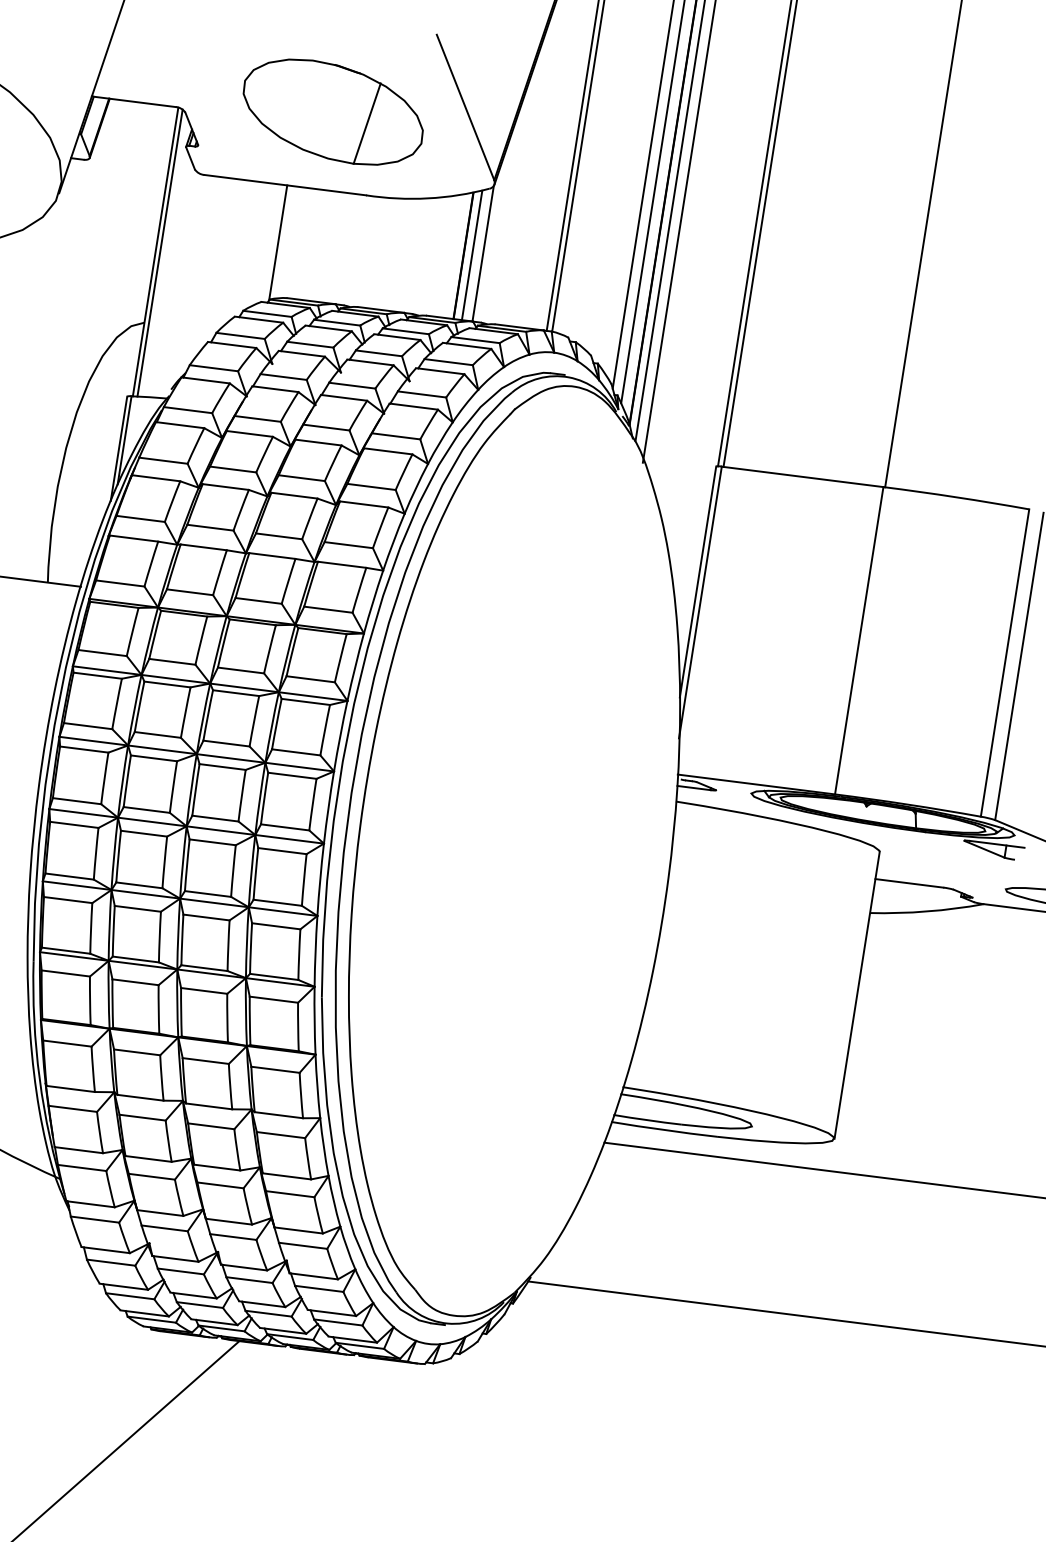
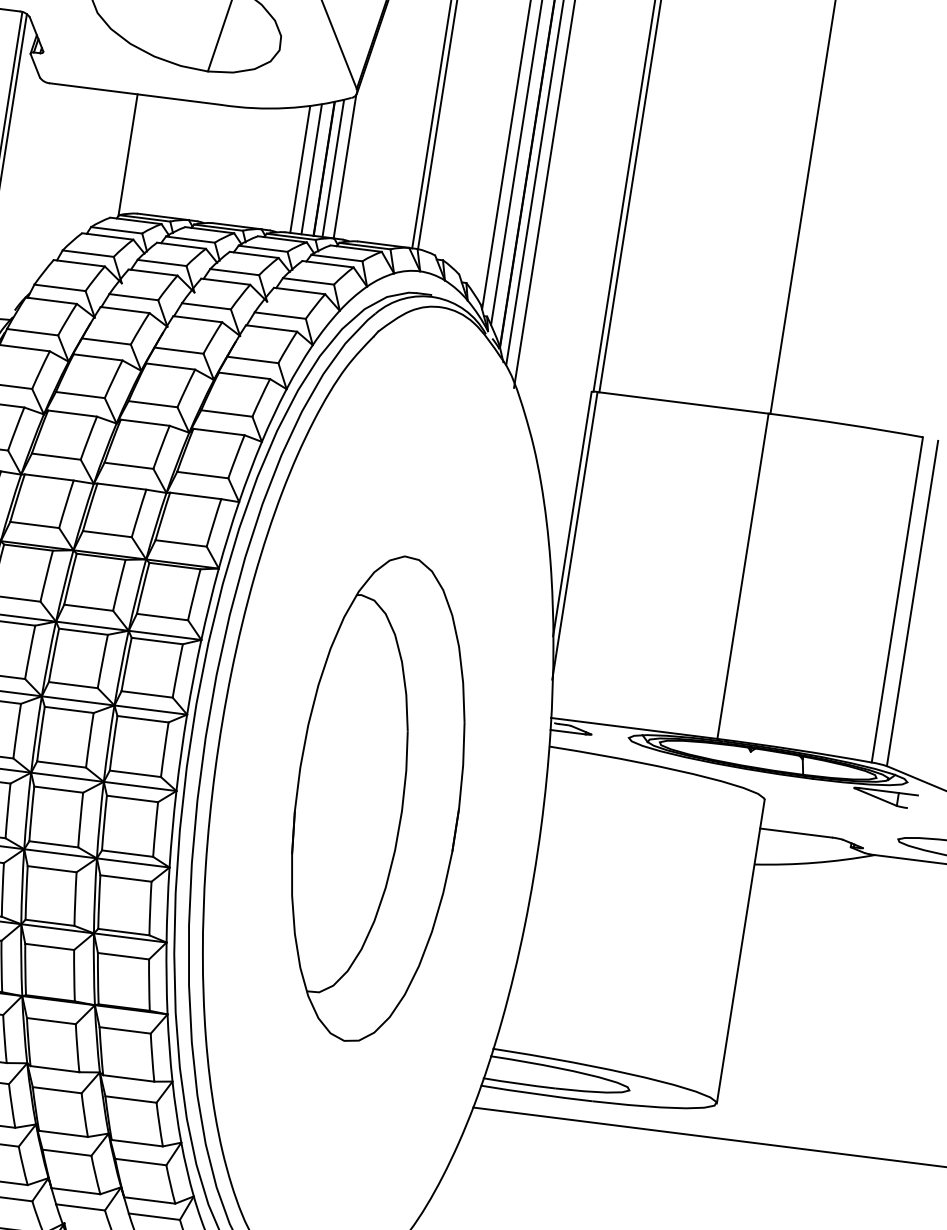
line: (440, 256) -> (299, 169), added
line: (451, 256) -> (311, 169), added
part: (514, 850) -> (378, 798), added

